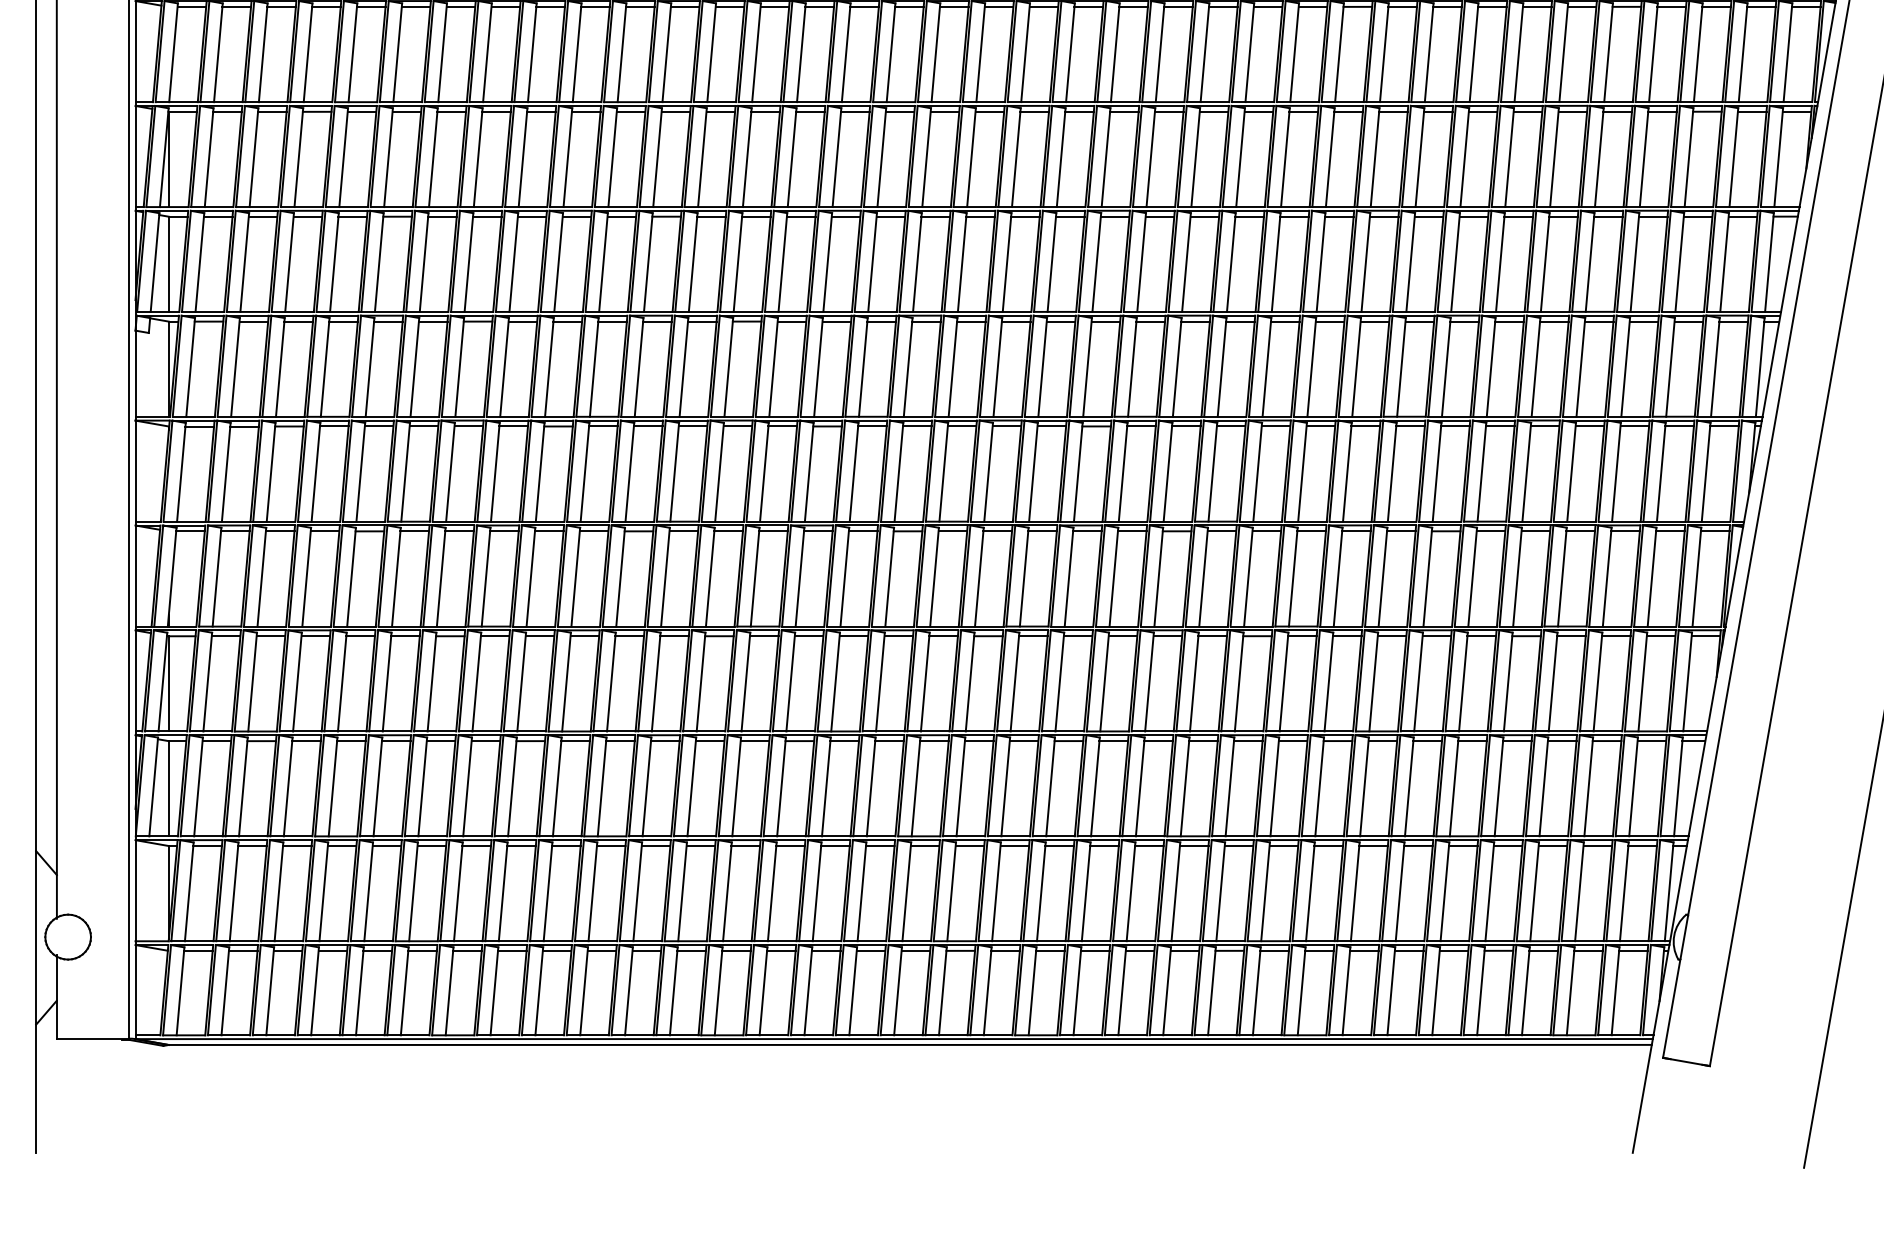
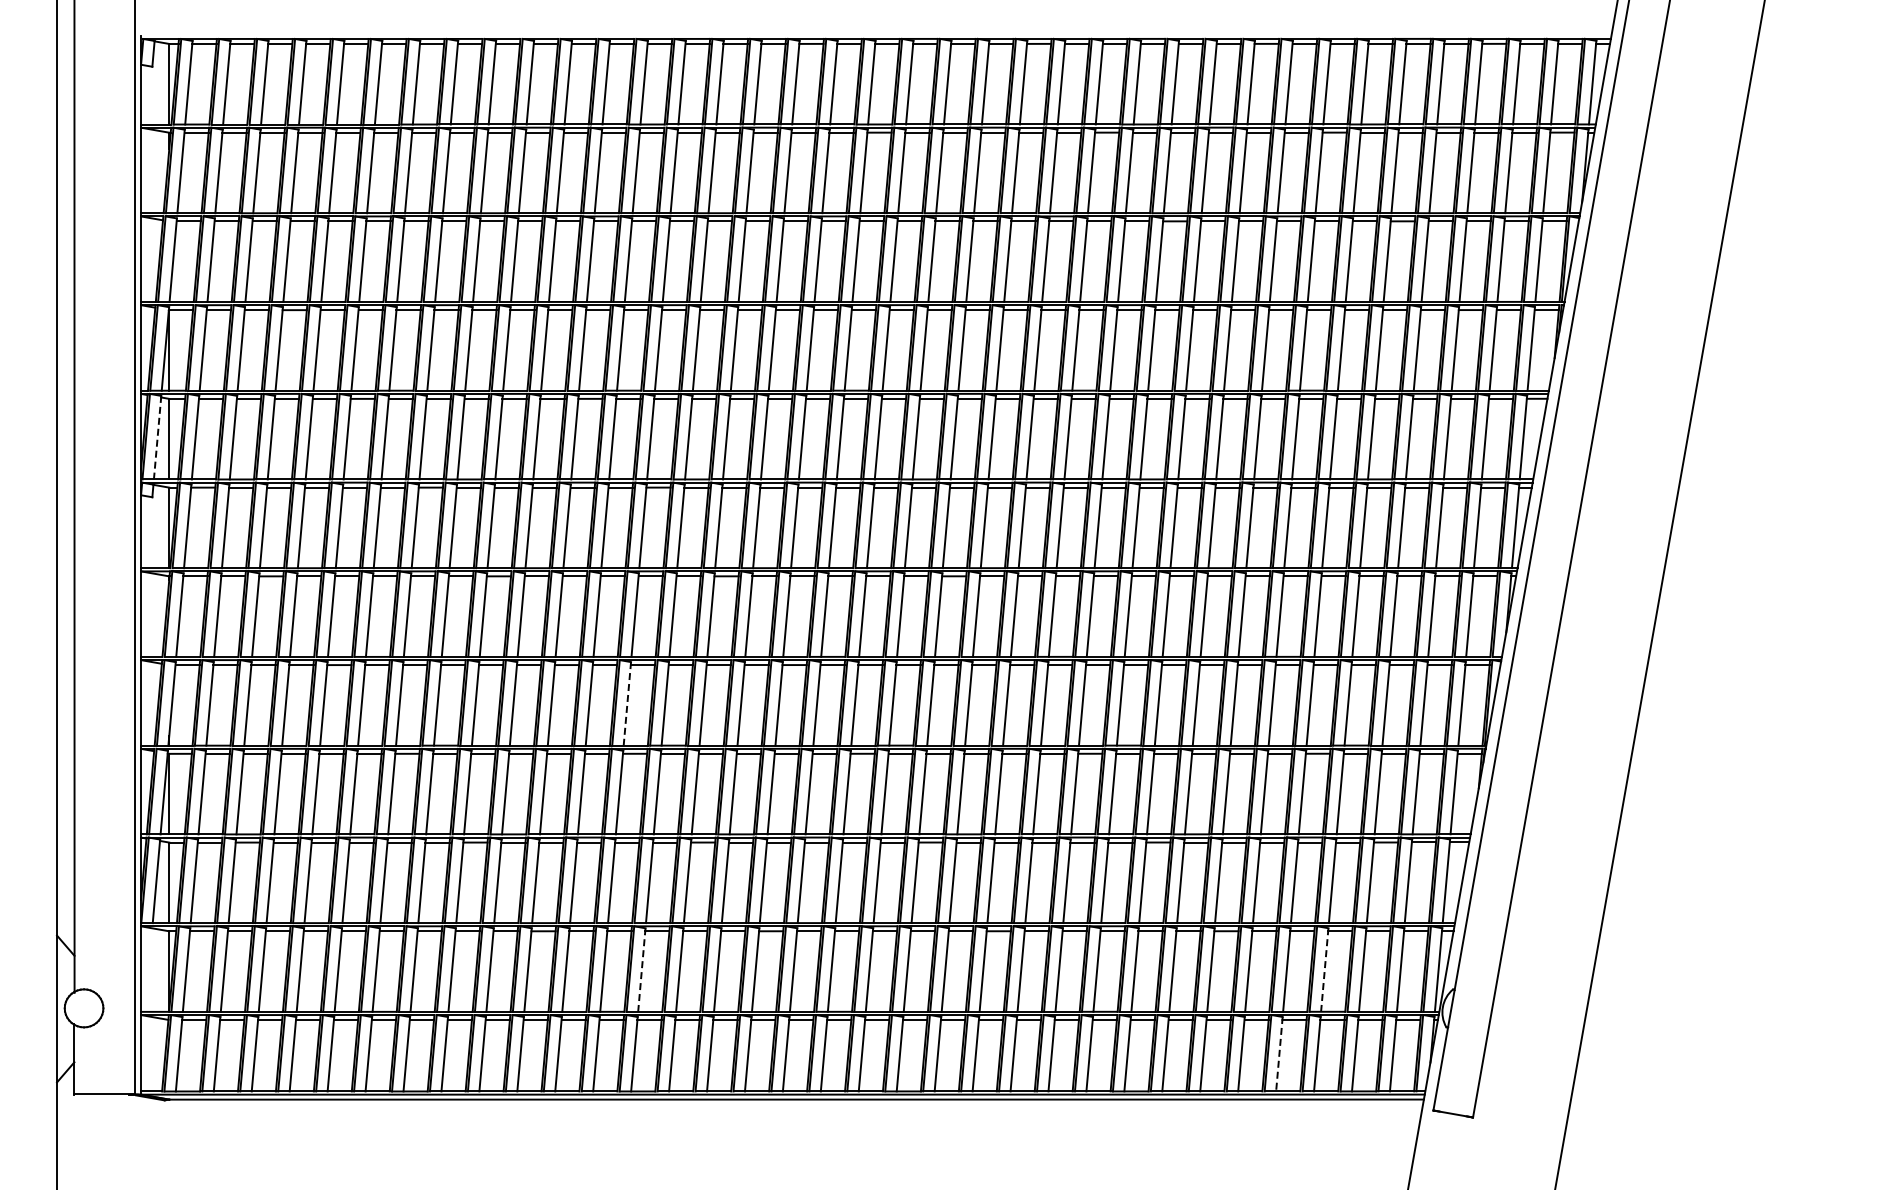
line: (154, 262) -> (157, 437), solid -> dashed
line: (710, 576) -> (627, 703), solid -> dashed
line: (727, 892) -> (641, 970), solid -> dashed
line: (1534, 892) -> (1324, 970), solid -> dashed
line: (1481, 991) -> (1279, 1054), solid -> dashed

